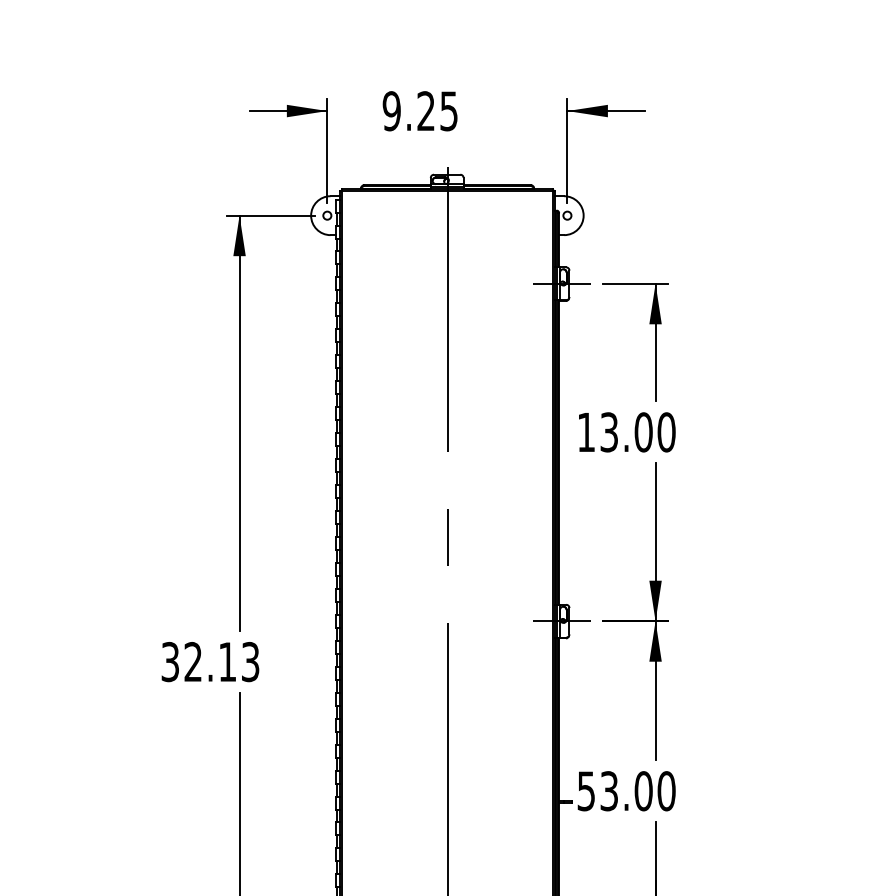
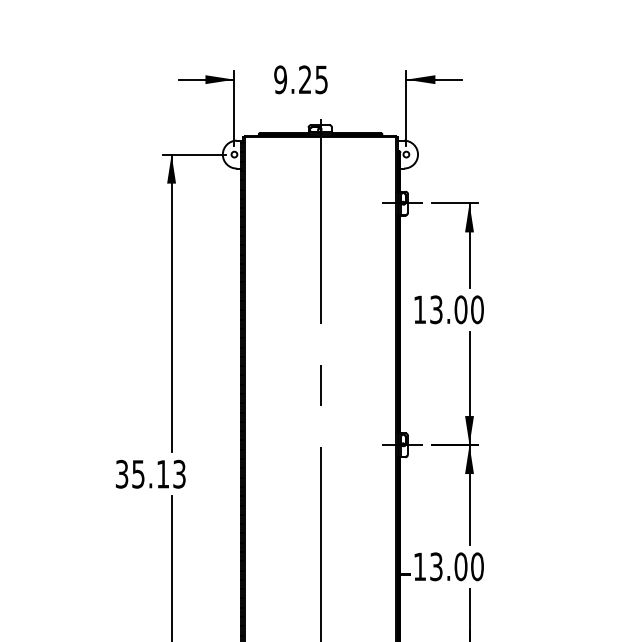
text: (193, 660) -> (138, 473), 32.13 -> 35.13
text: (585, 790) -> (419, 566), 53.00 -> 13.00

